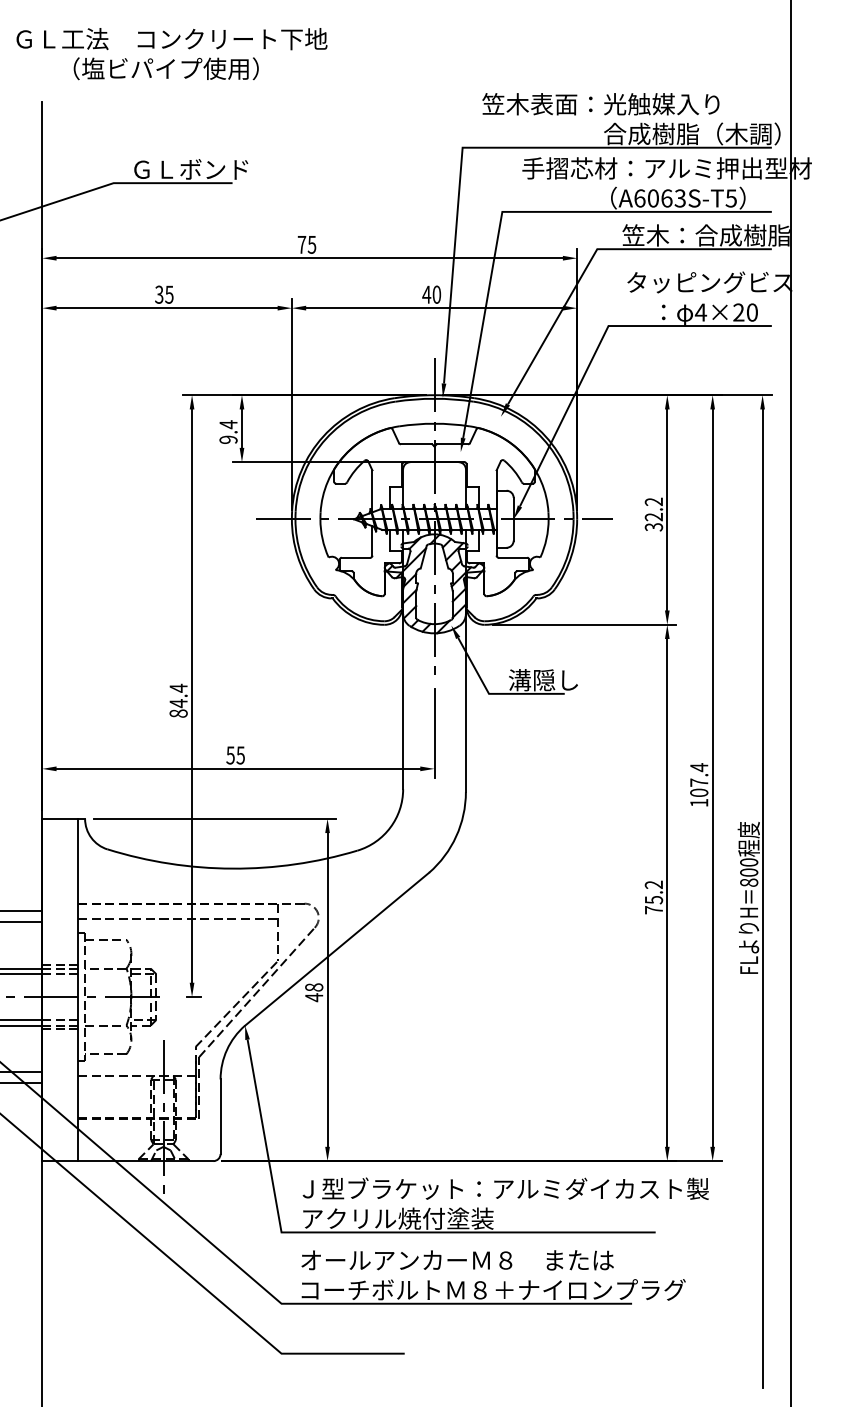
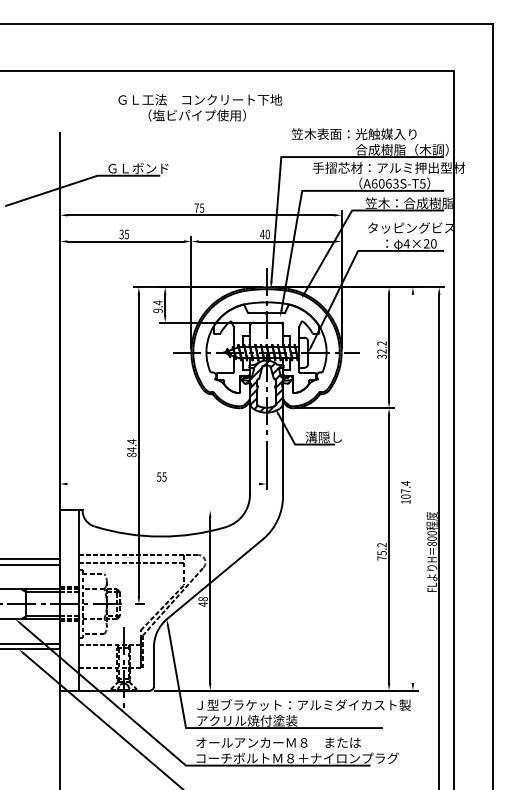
text: (172, 53) -> (200, 107), moved
line: (238, 769) -> (163, 484), removed
line: (711, 777) -> (412, 488), removed
line: (214, 819) -> (150, 510), removed

